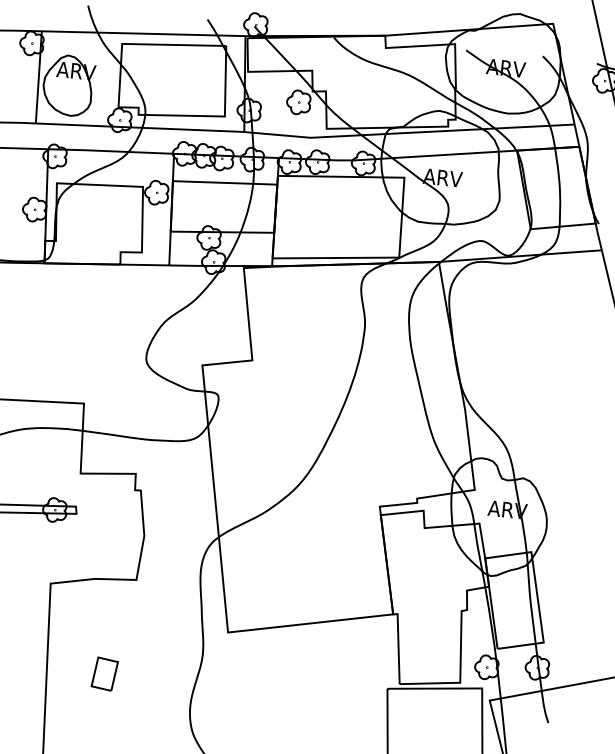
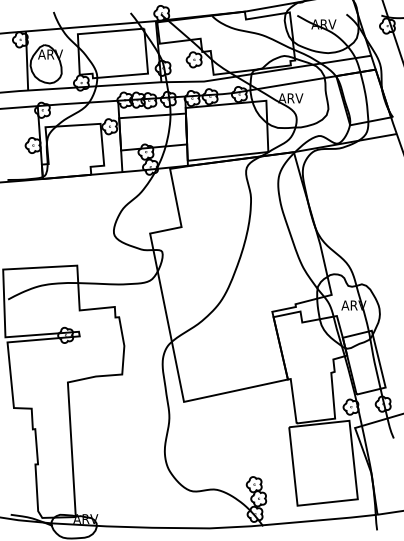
part: (103, 673) -> (107, 436), removed

